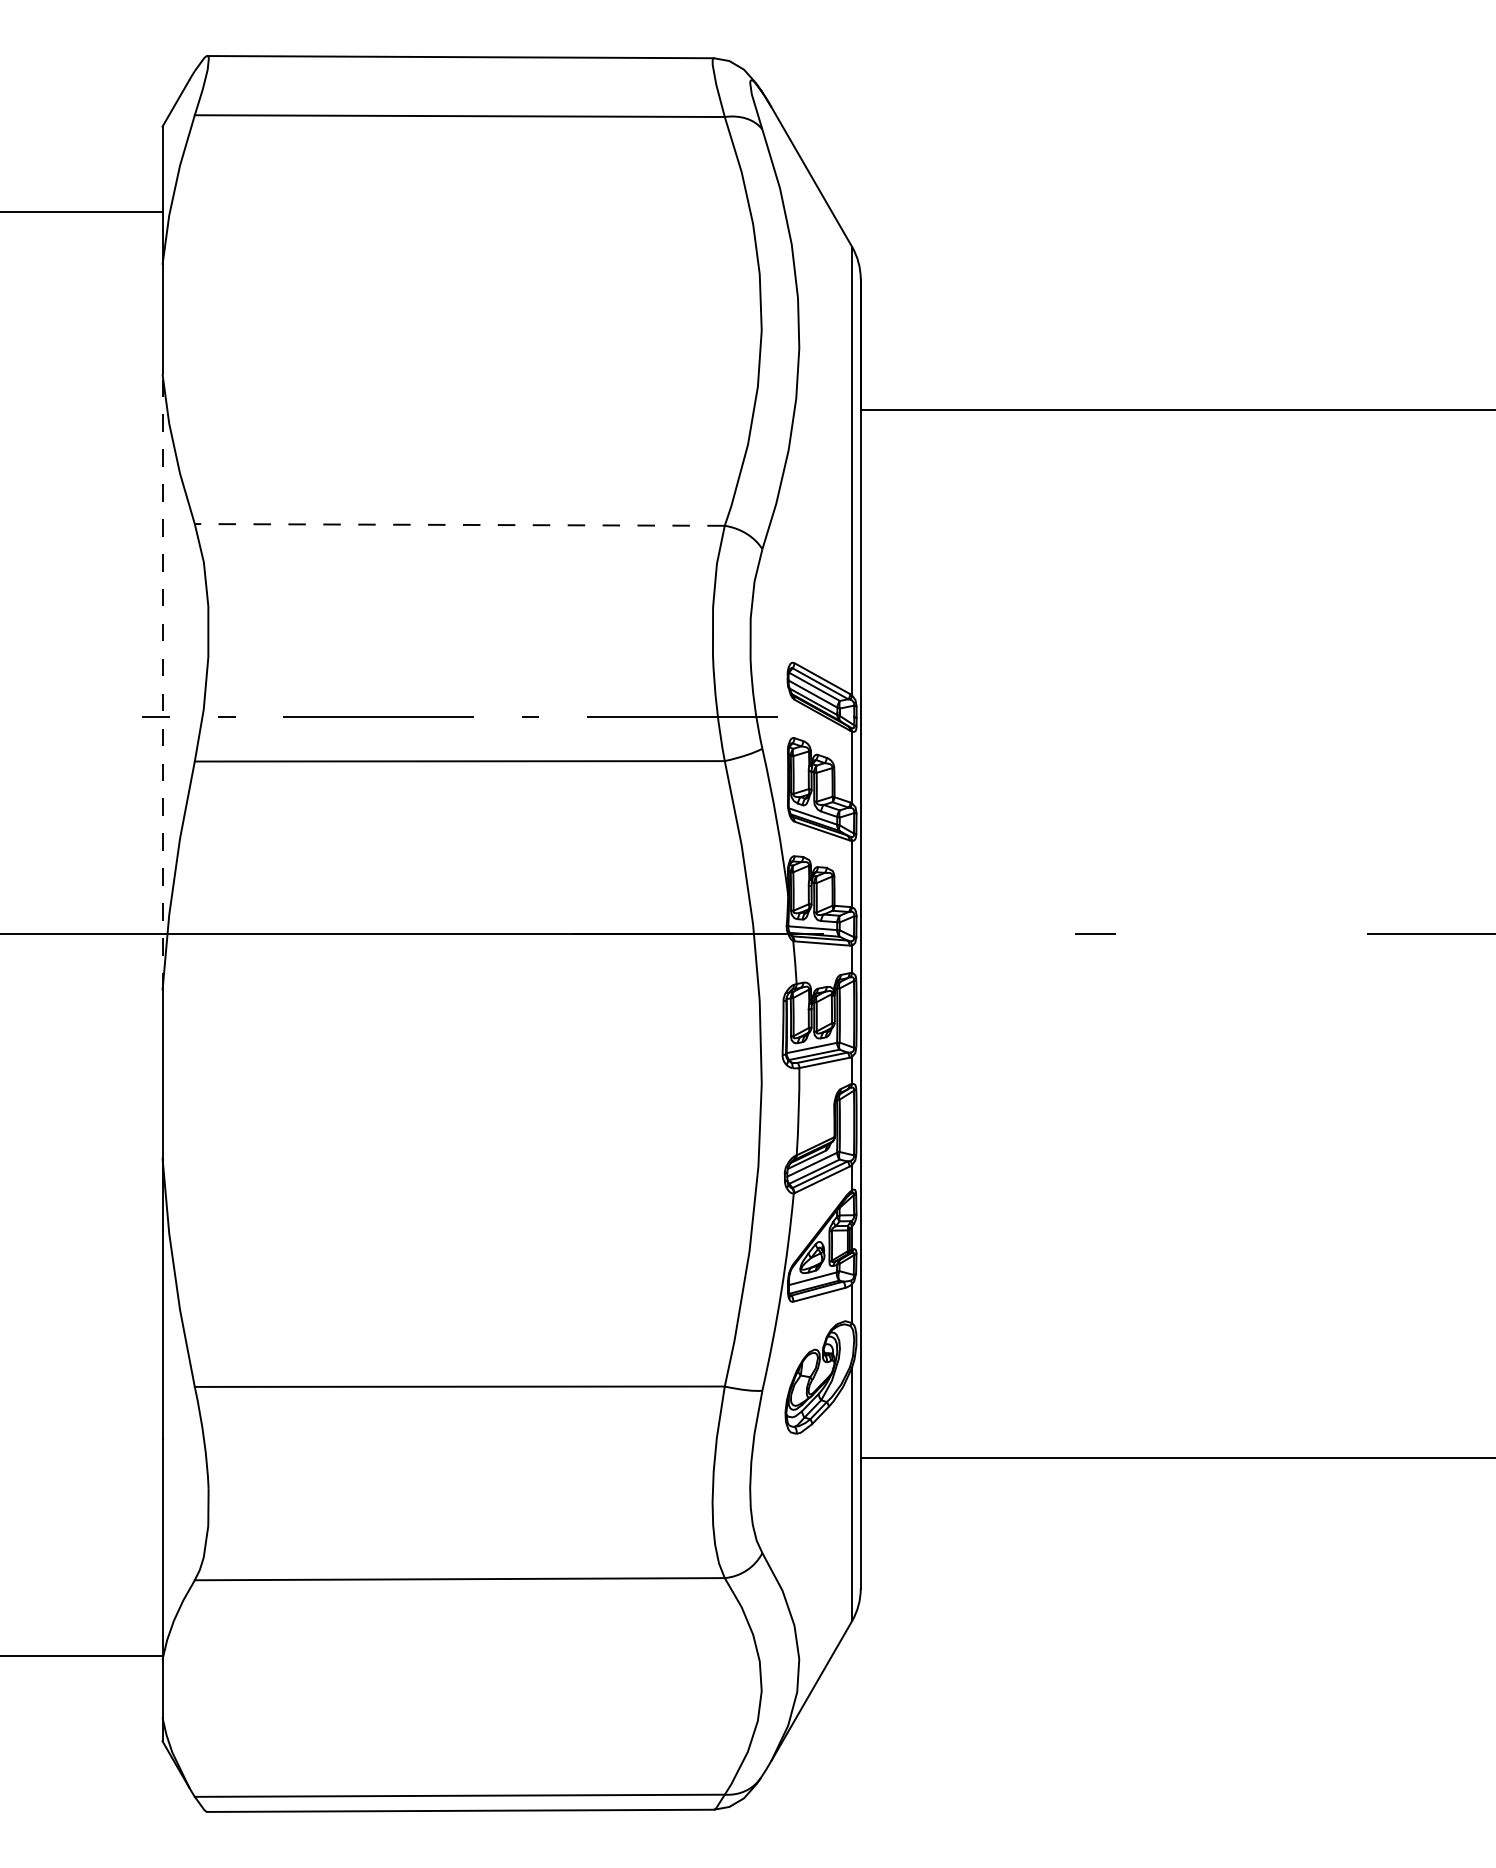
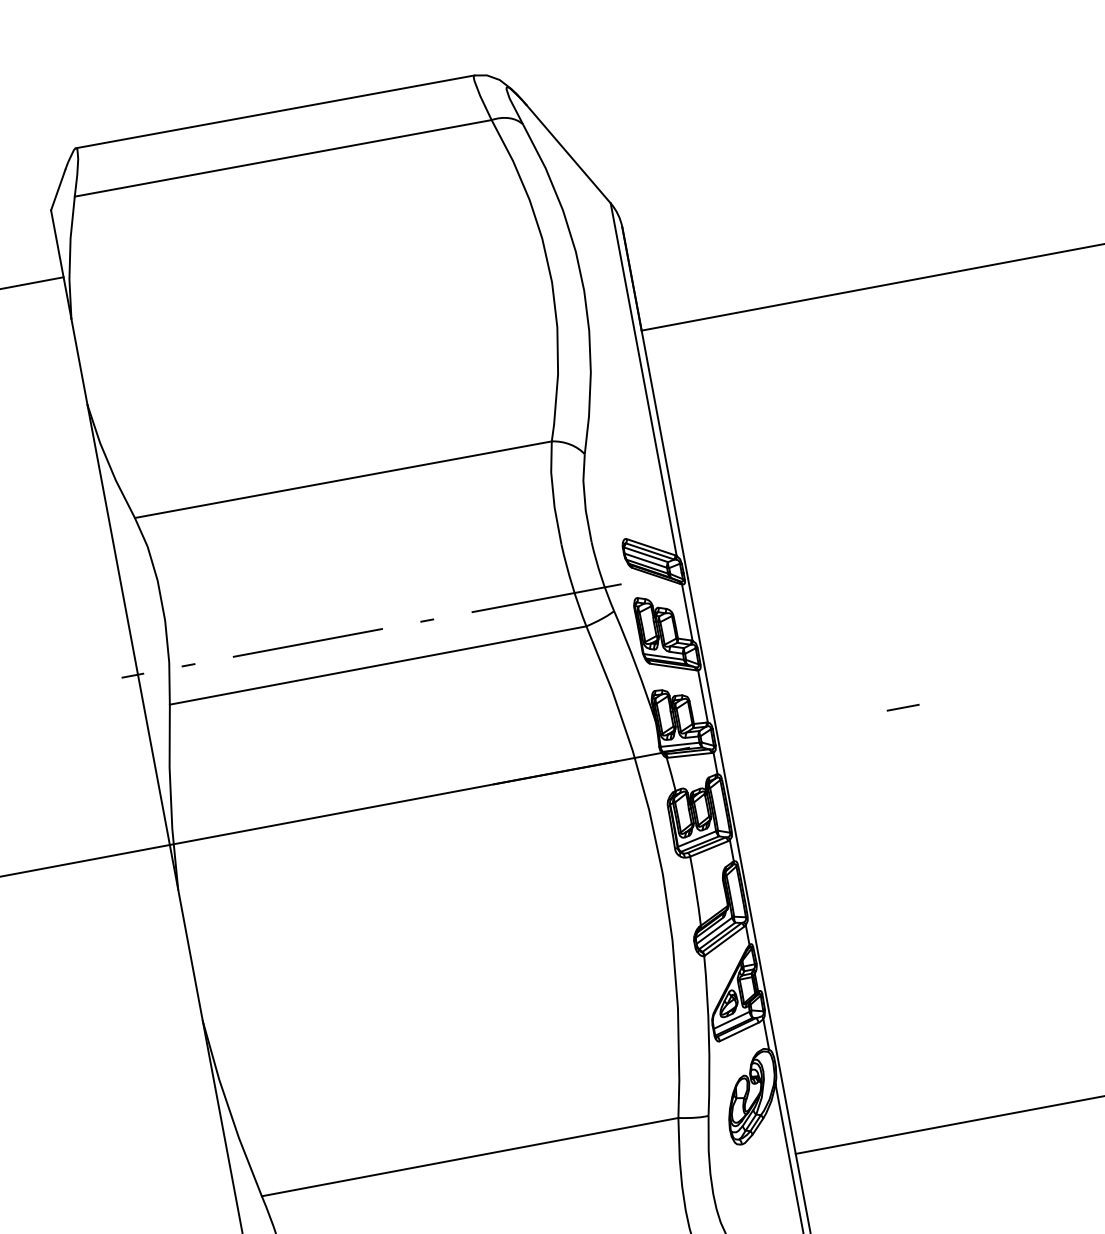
line: (459, 524) -> (343, 479), dashed -> solid
line: (162, 681) -> (132, 646), dashed -> solid

